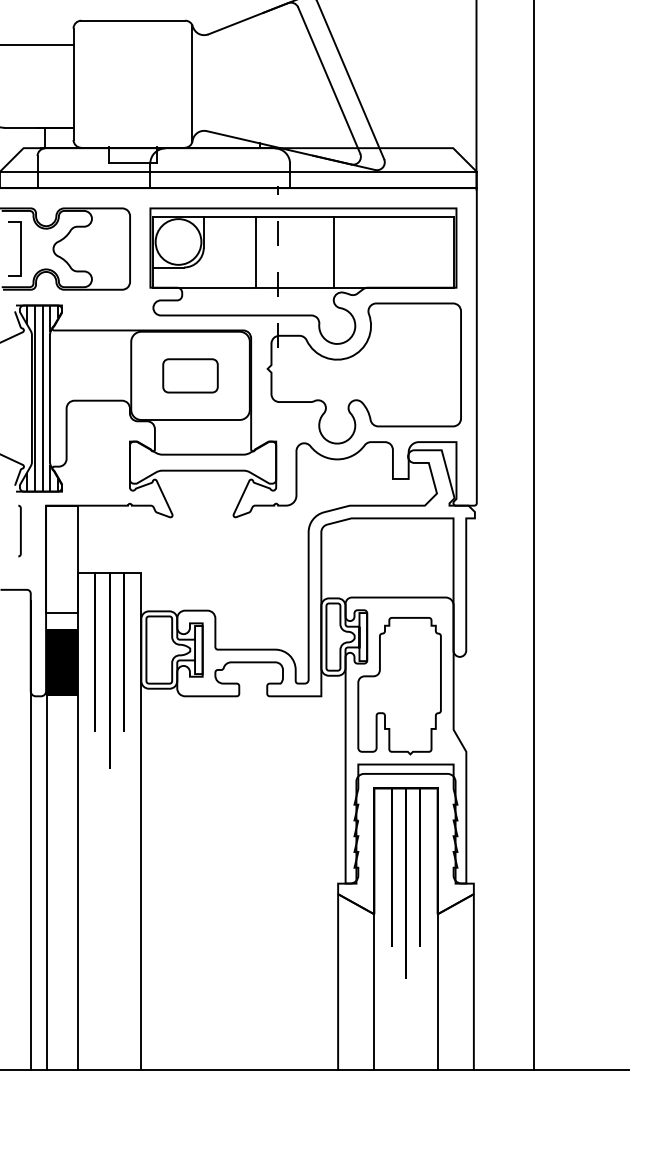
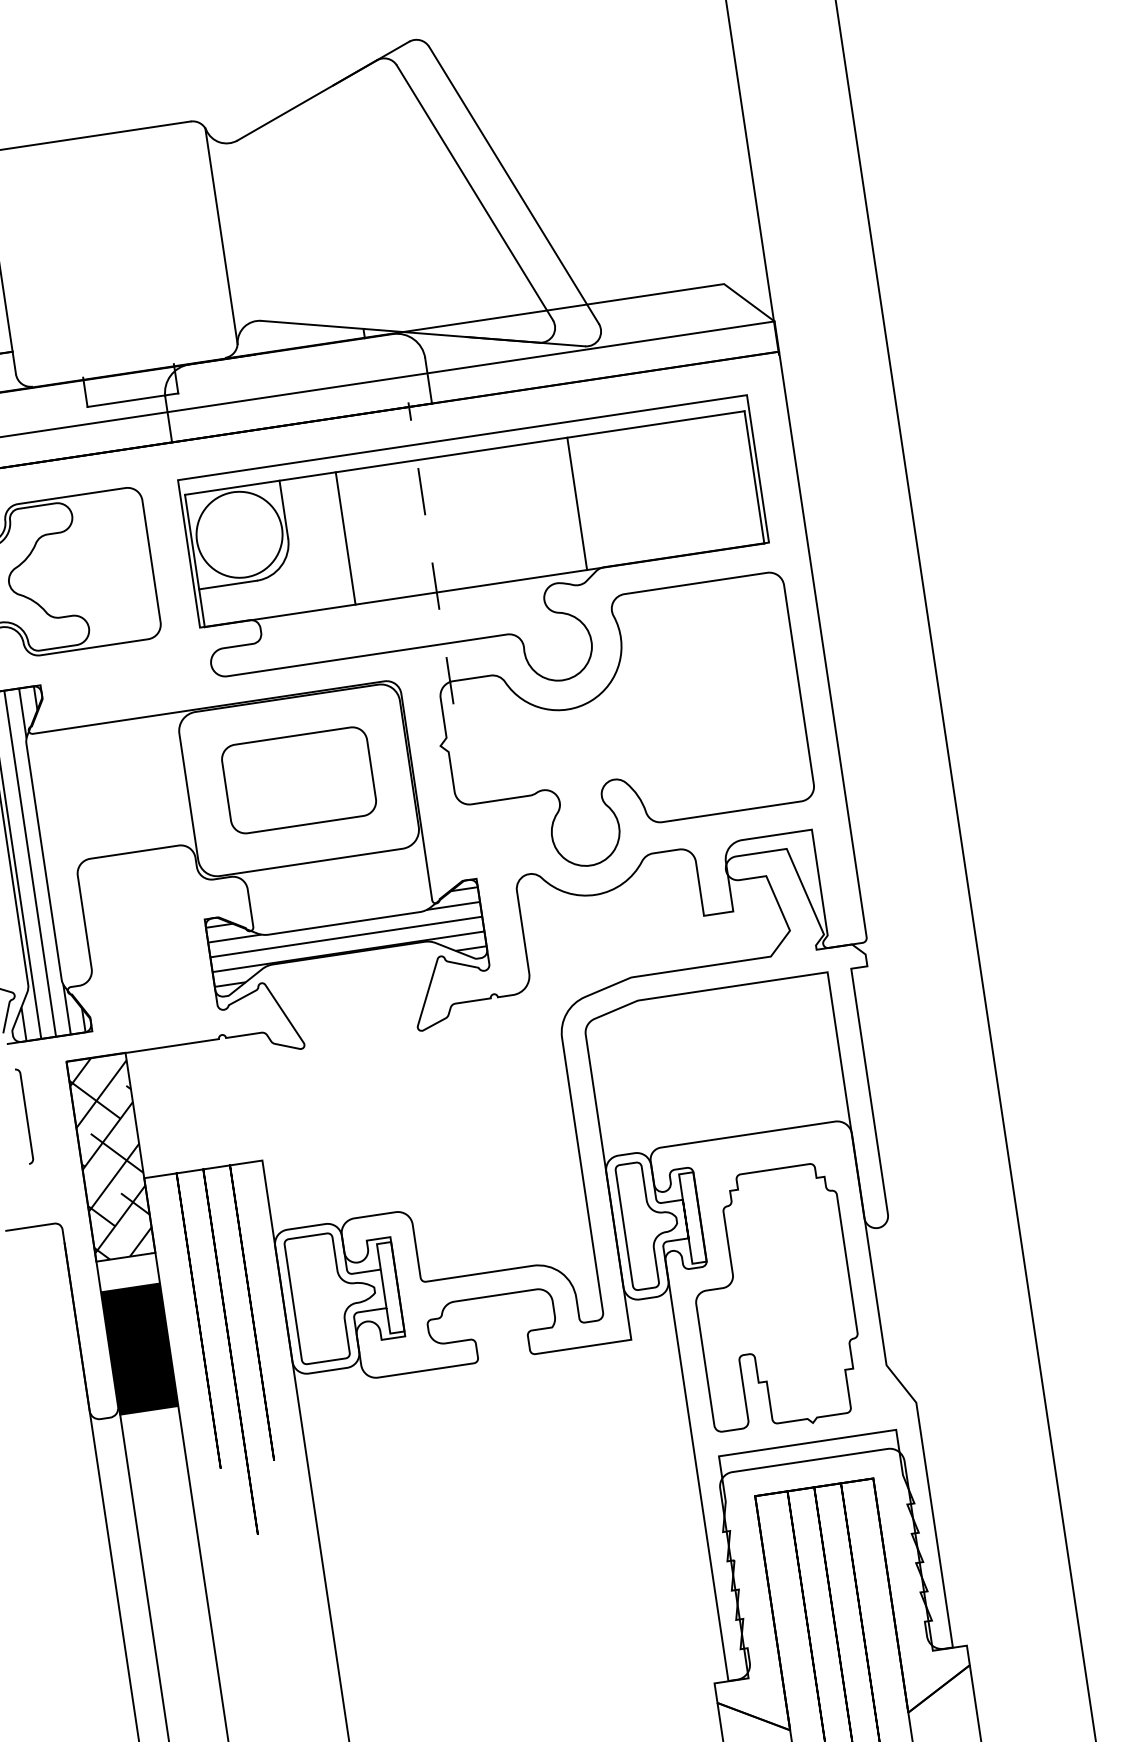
line: (256, 251) -> (346, 536), moved
line: (333, 251) -> (576, 502), moved
part: (190, 375) -> (298, 779), size x1.43
hatch: (202, 461) -> (345, 936), added
hatch: (61, 559) -> (110, 1157), added

